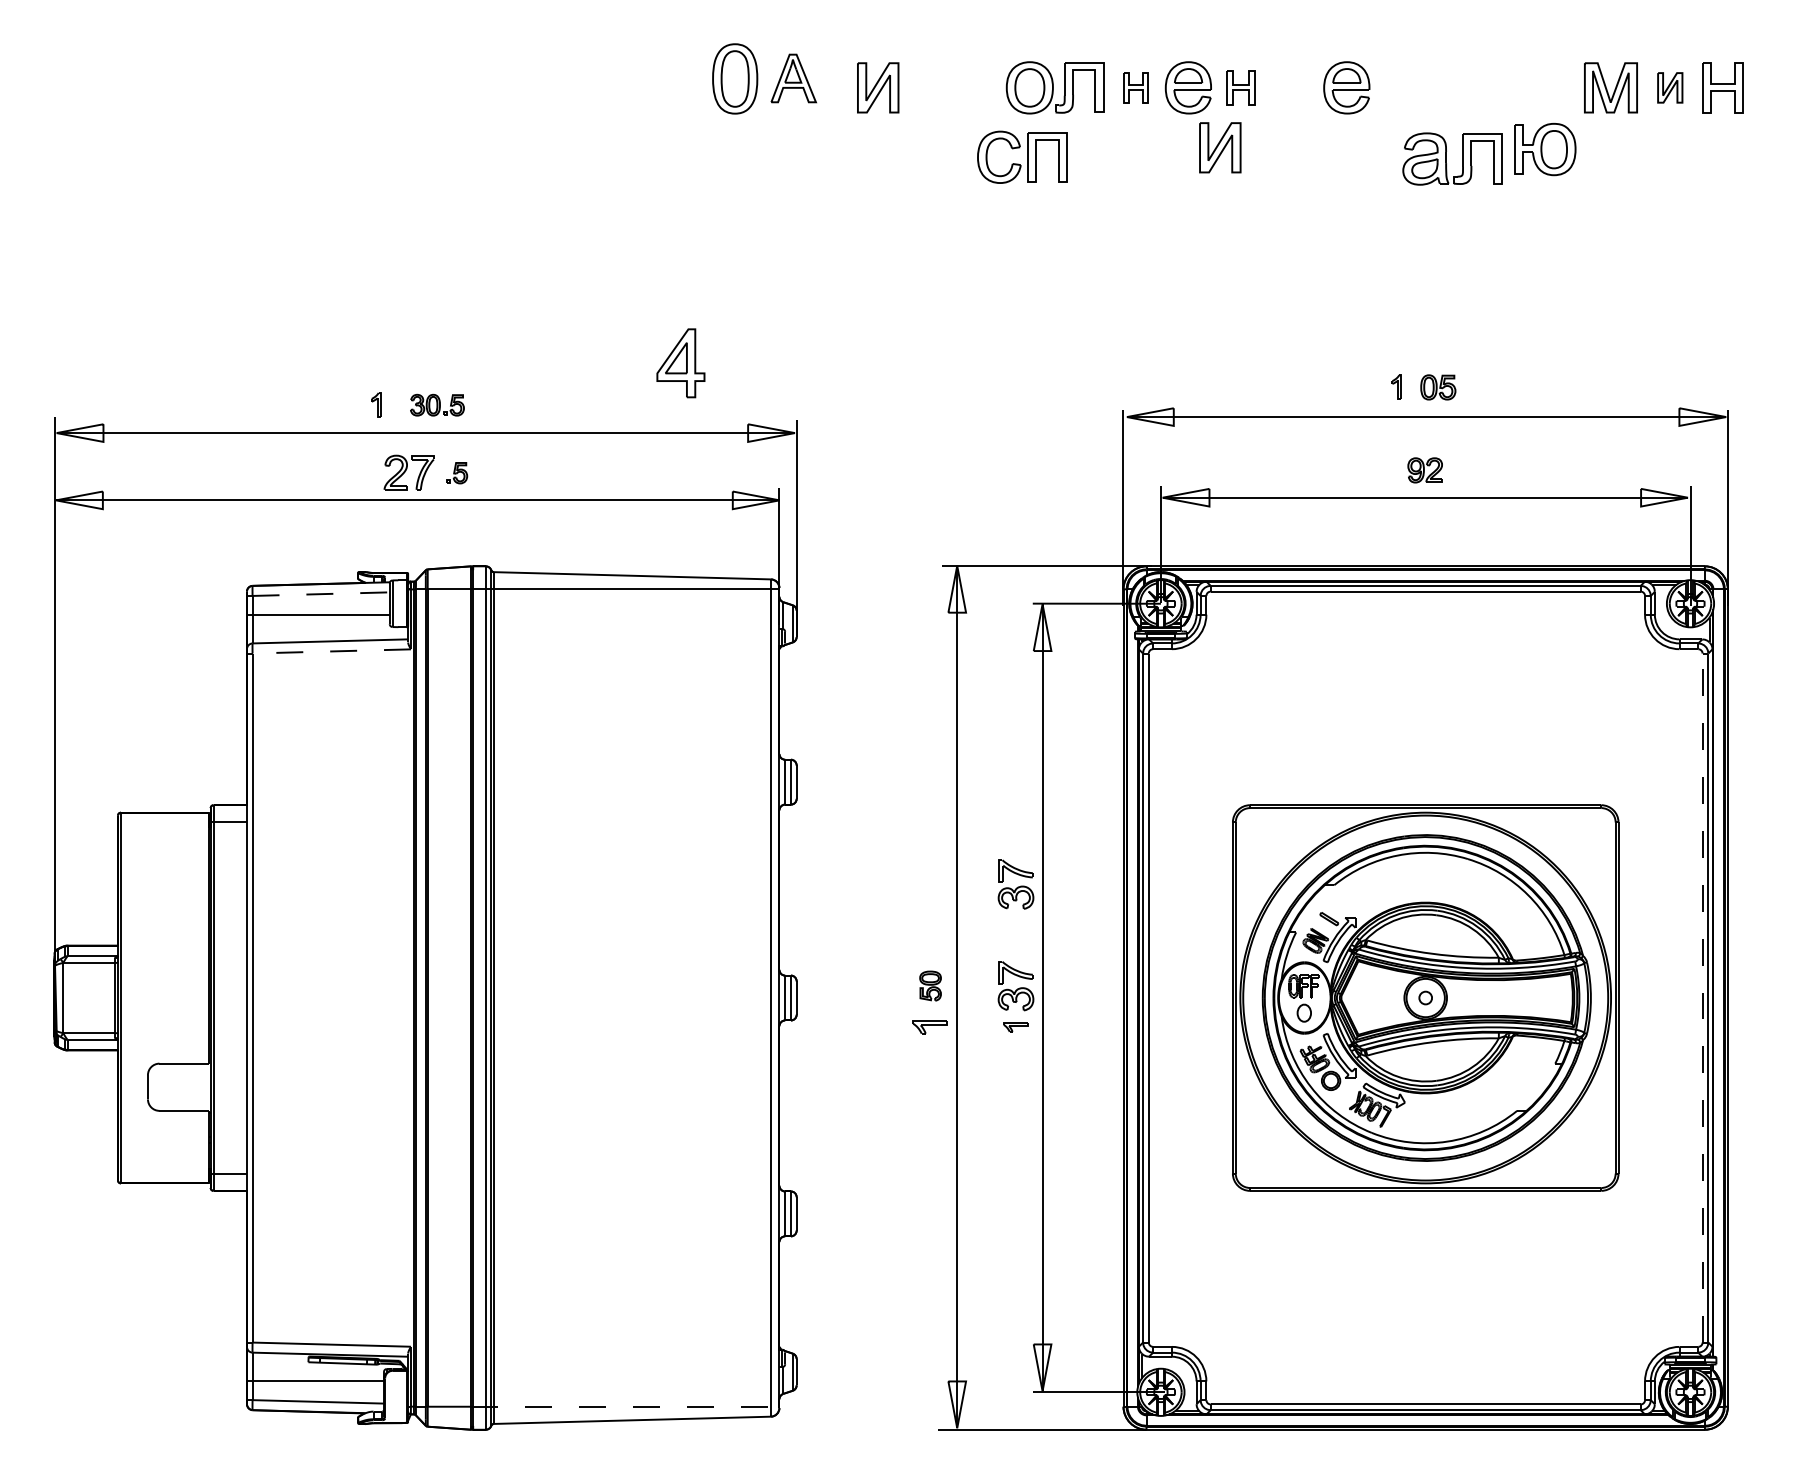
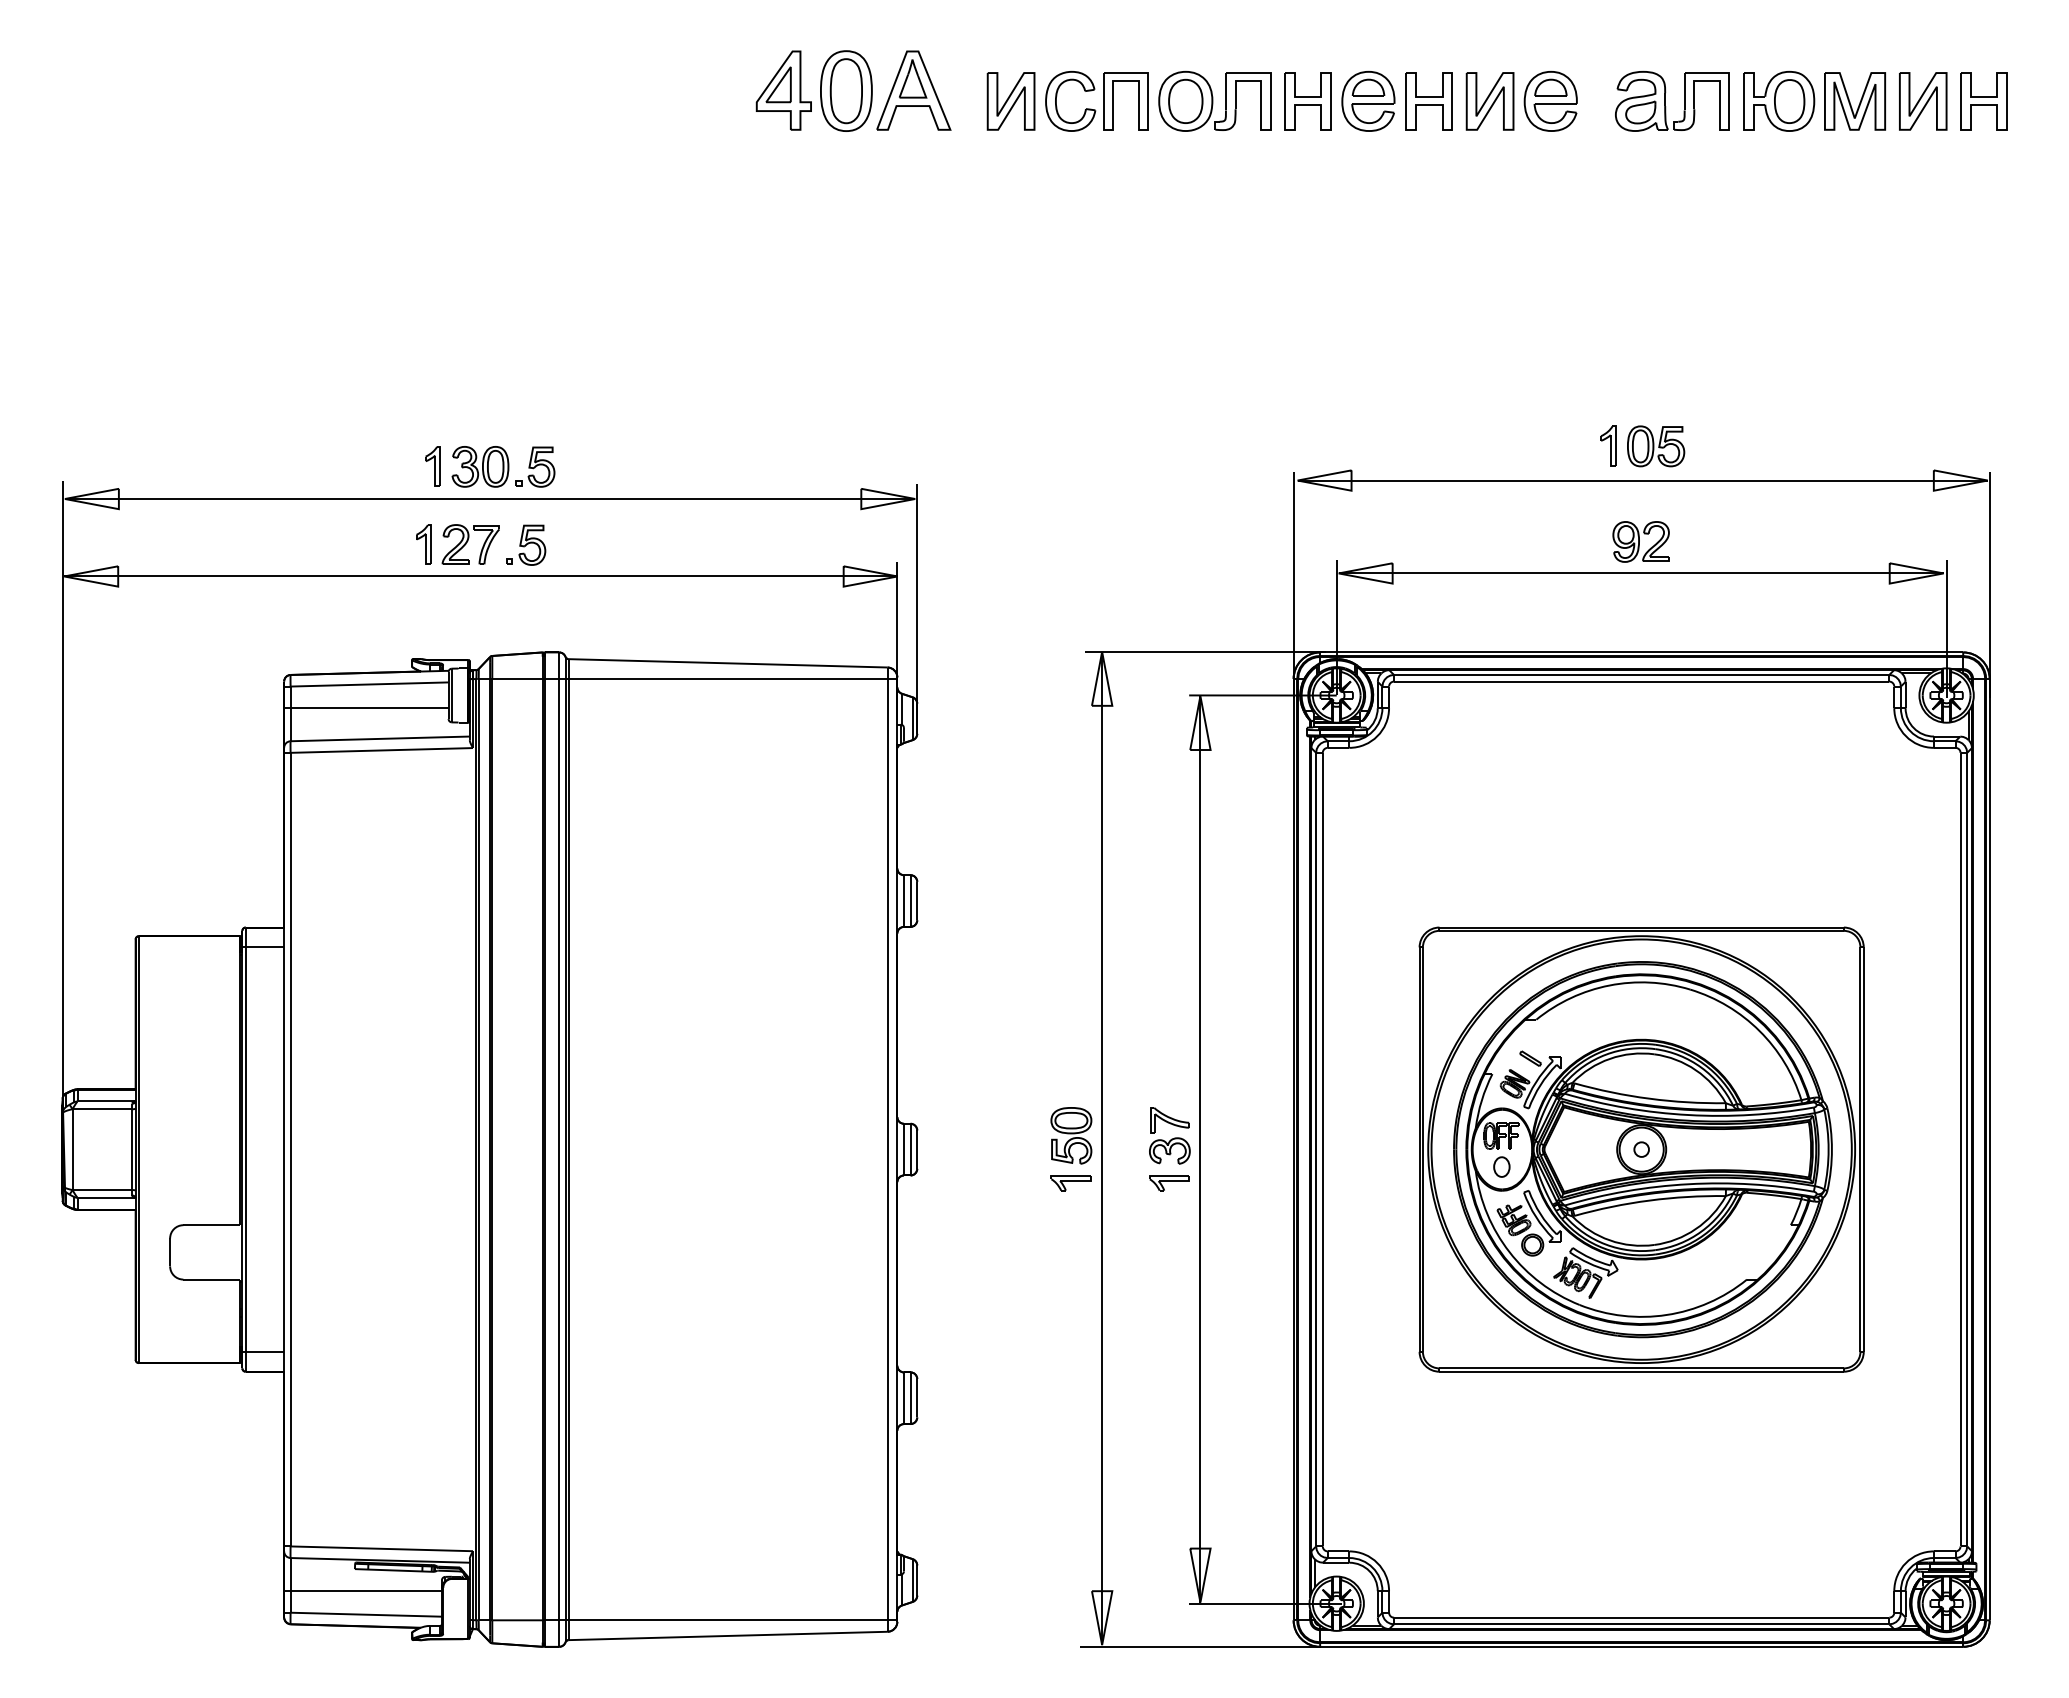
part: (793, 78) -> (913, 90), size x1.43
part: (1135, 87) -> (1307, 101), size x1.67
part: (1240, 87) -> (1428, 101), size x1.43
part: (1670, 87) -> (1923, 101), size x1.67
part: (1219, 147) -> (1489, 101), moved
part: (1545, 148) -> (1779, 100), moved
part: (1027, 156) -> (1103, 100), moved
part: (1446, 158) -> (1665, 100), moved
part: (680, 363) -> (783, 90), moved
part: (1396, 386) -> (1608, 445), size x1.43
part: (1438, 387) -> (1656, 446), size x1.43
part: (375, 404) -> (432, 466), size x1.43
part: (437, 404) -> (503, 466), size x1.67
part: (1424, 469) -> (1640, 541), size x1.43
part: (367, 472) -> (423, 544), added
part: (457, 472) -> (526, 544), size x1.67
line: (321, 594) -> (370, 684), dashed -> solid
line: (331, 651) -> (381, 750), dashed -> solid
part: (1015, 884) -> (1169, 1018), removed
part: (930, 985) -> (1071, 1135), size x1.67
line: (1702, 997) -> (1960, 1149), dashed -> solid
part: (1015, 1027) -> (1169, 1183), size x1.43
line: (625, 1406) -> (720, 1620), dashed -> solid

